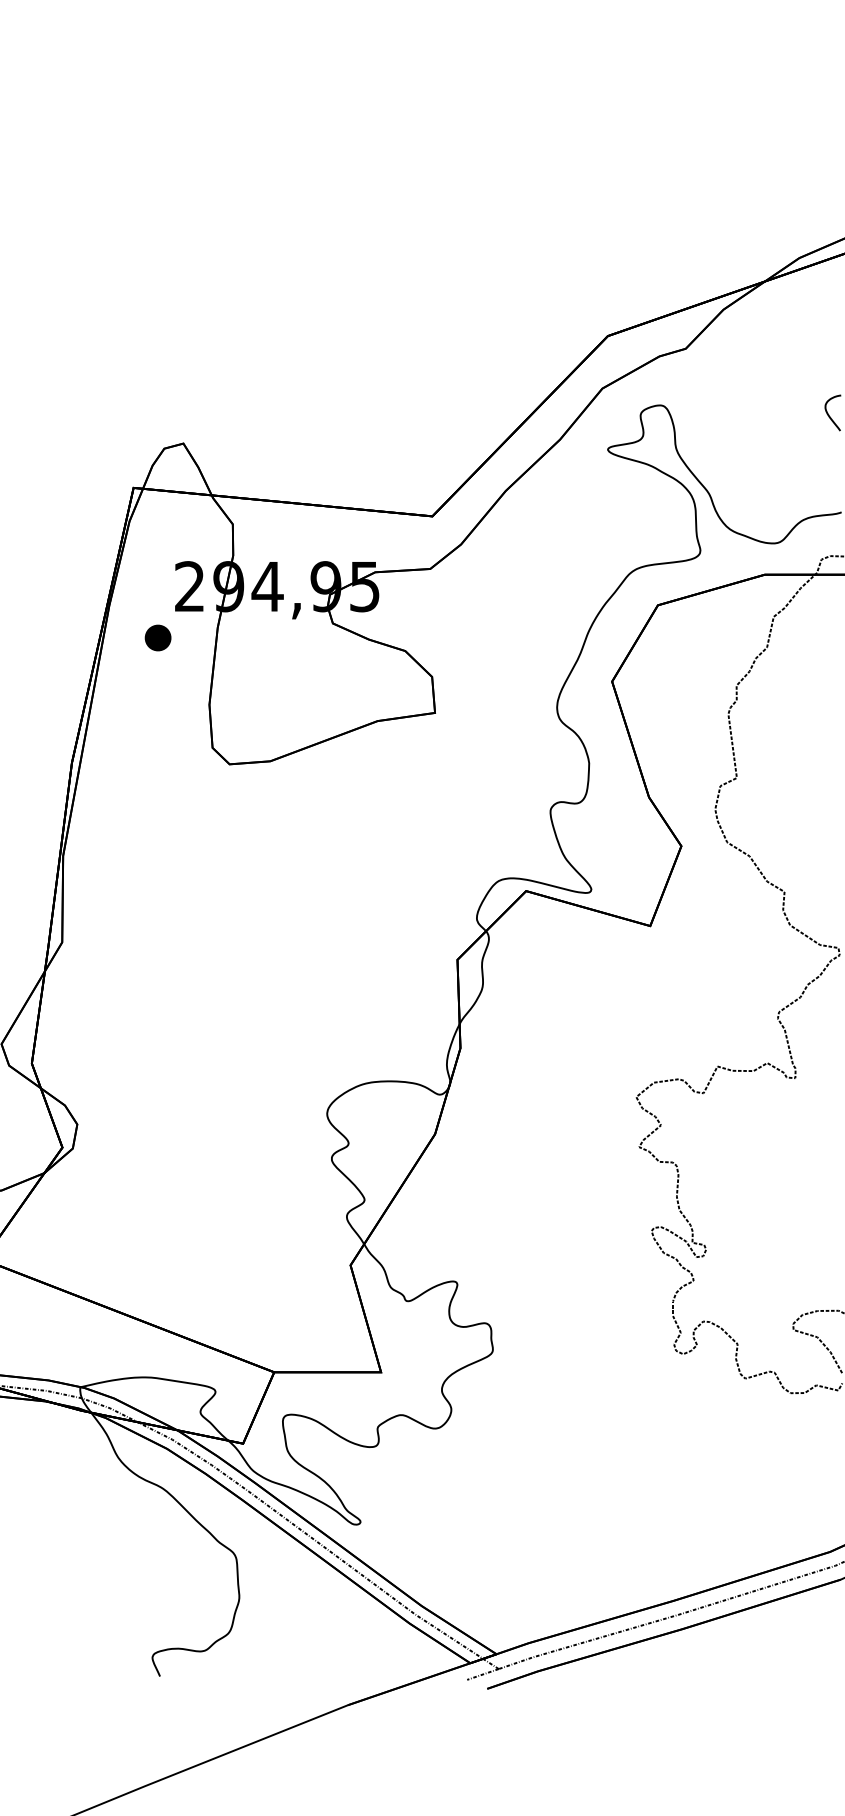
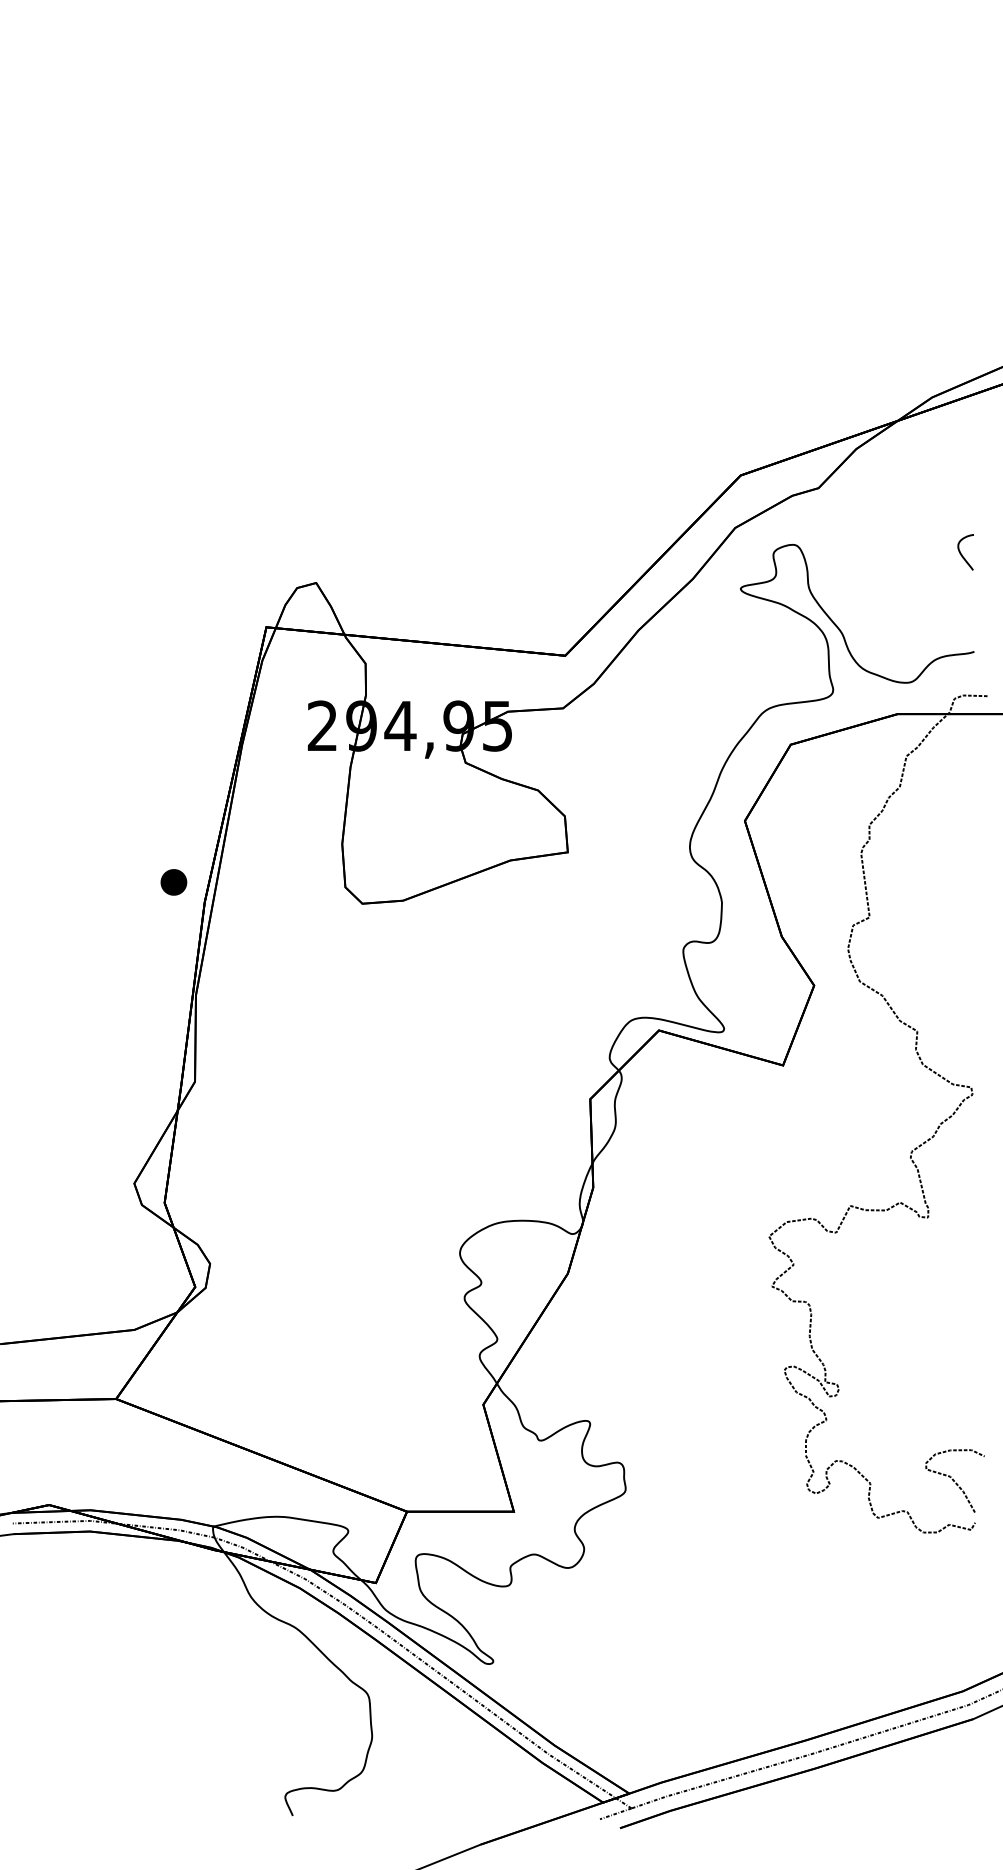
part: (157, 638) -> (173, 882), moved

